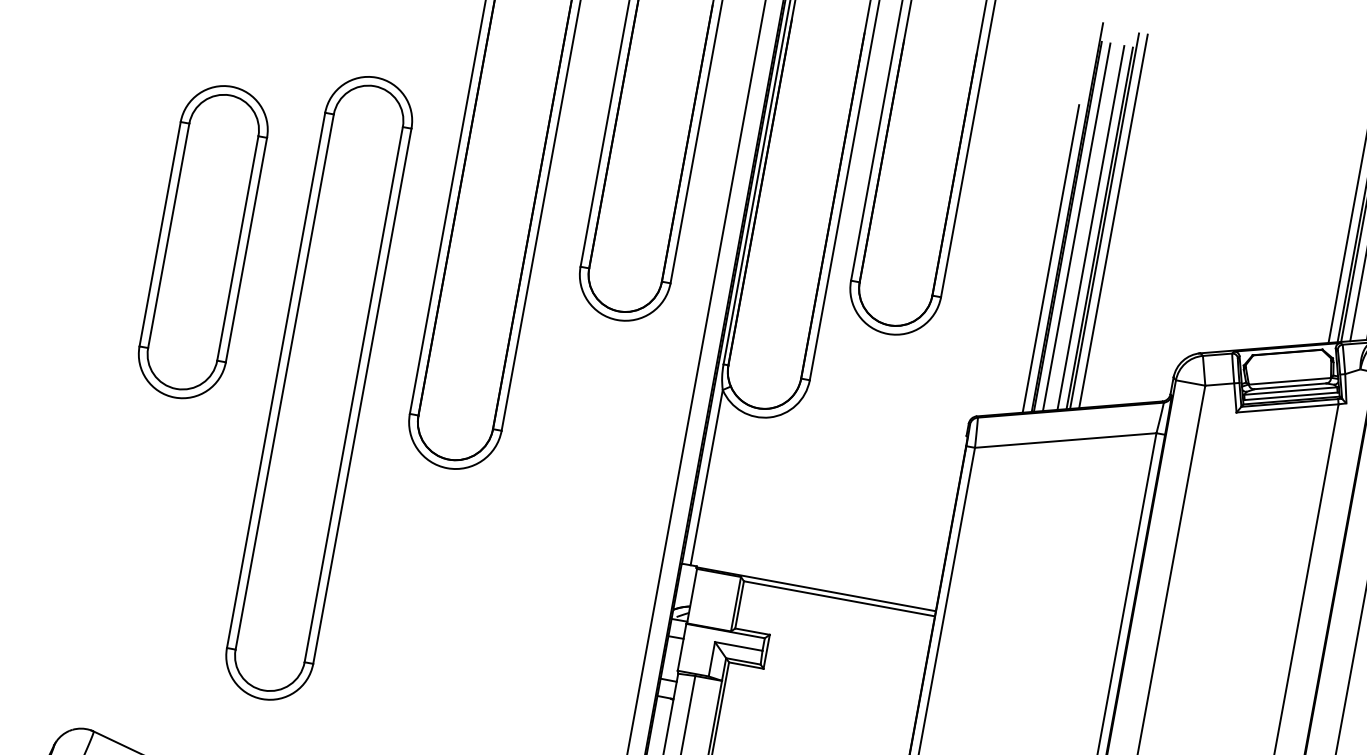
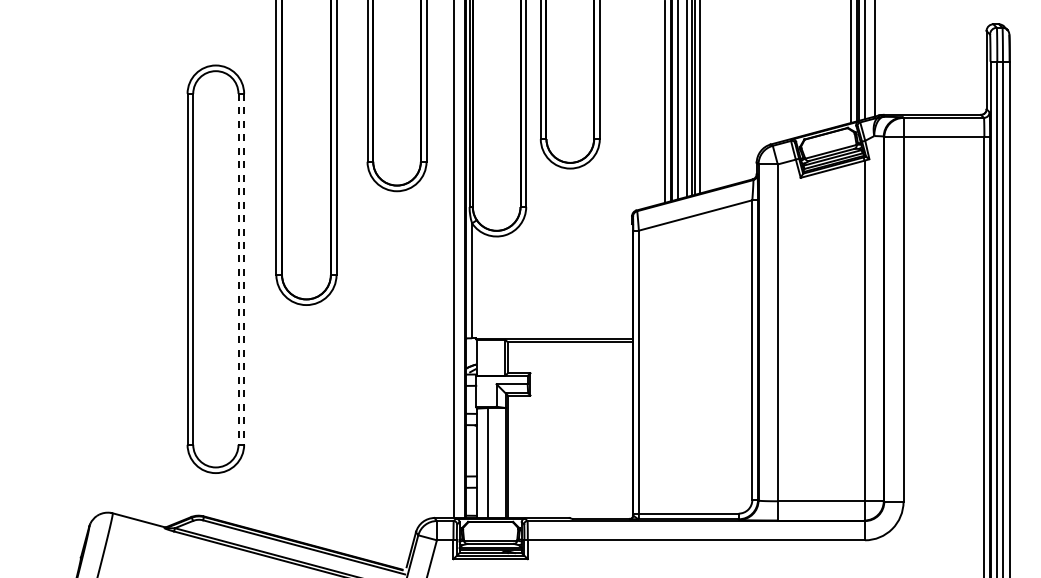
part: (203, 241) -> (125, 189), removed
line: (353, 394) -> (238, 269), solid -> dashed
line: (362, 396) -> (244, 269), solid -> dashed

